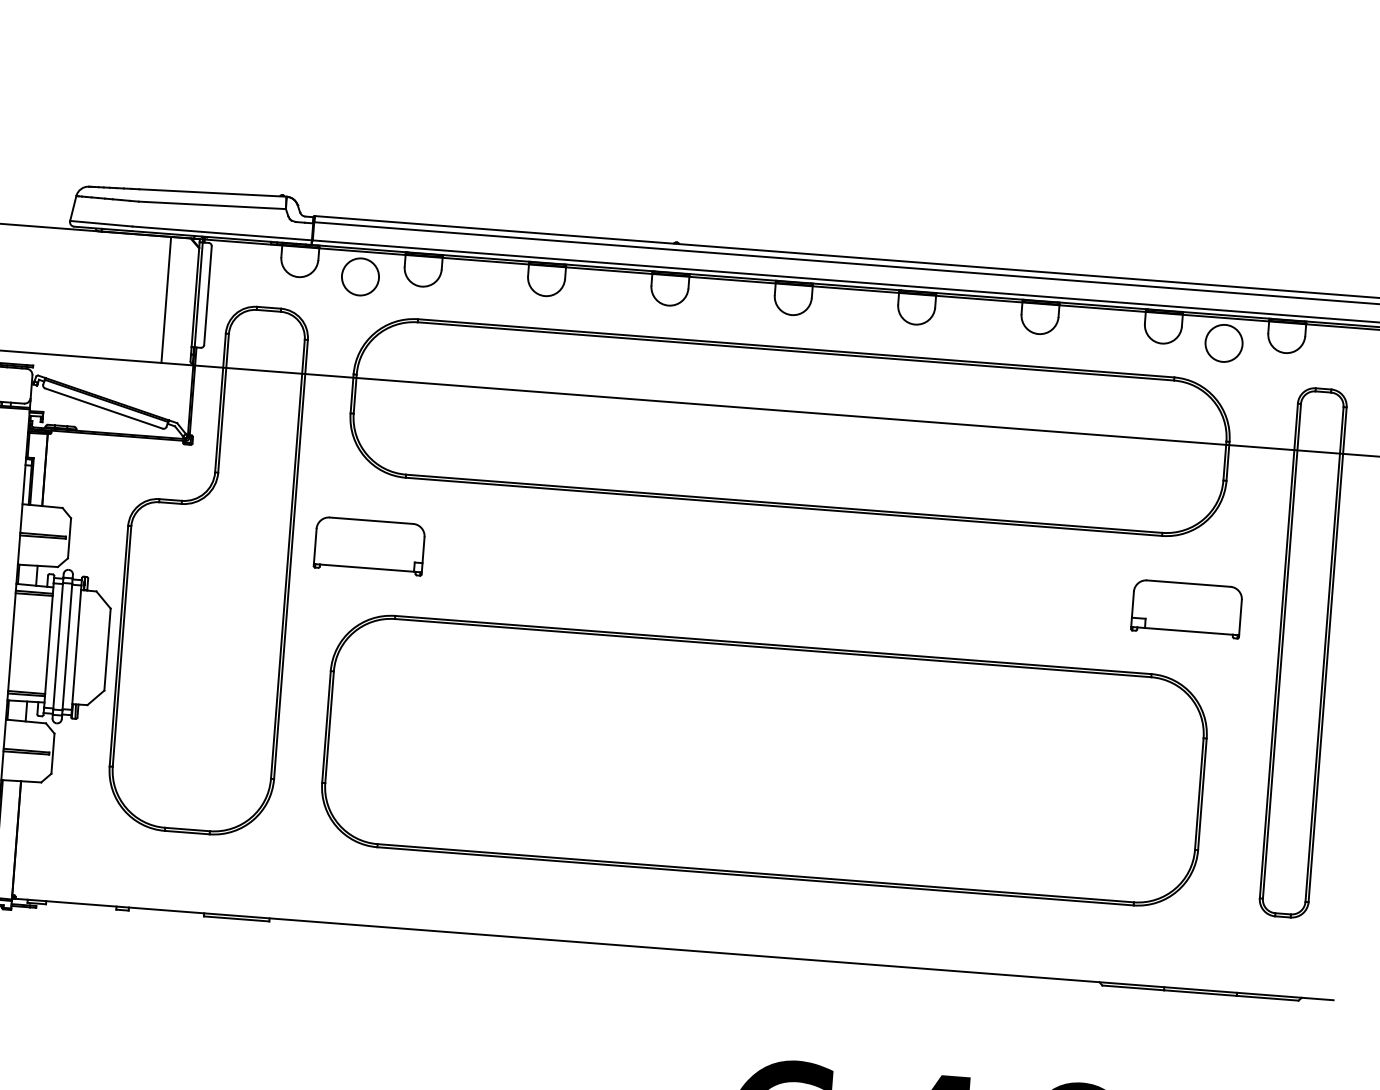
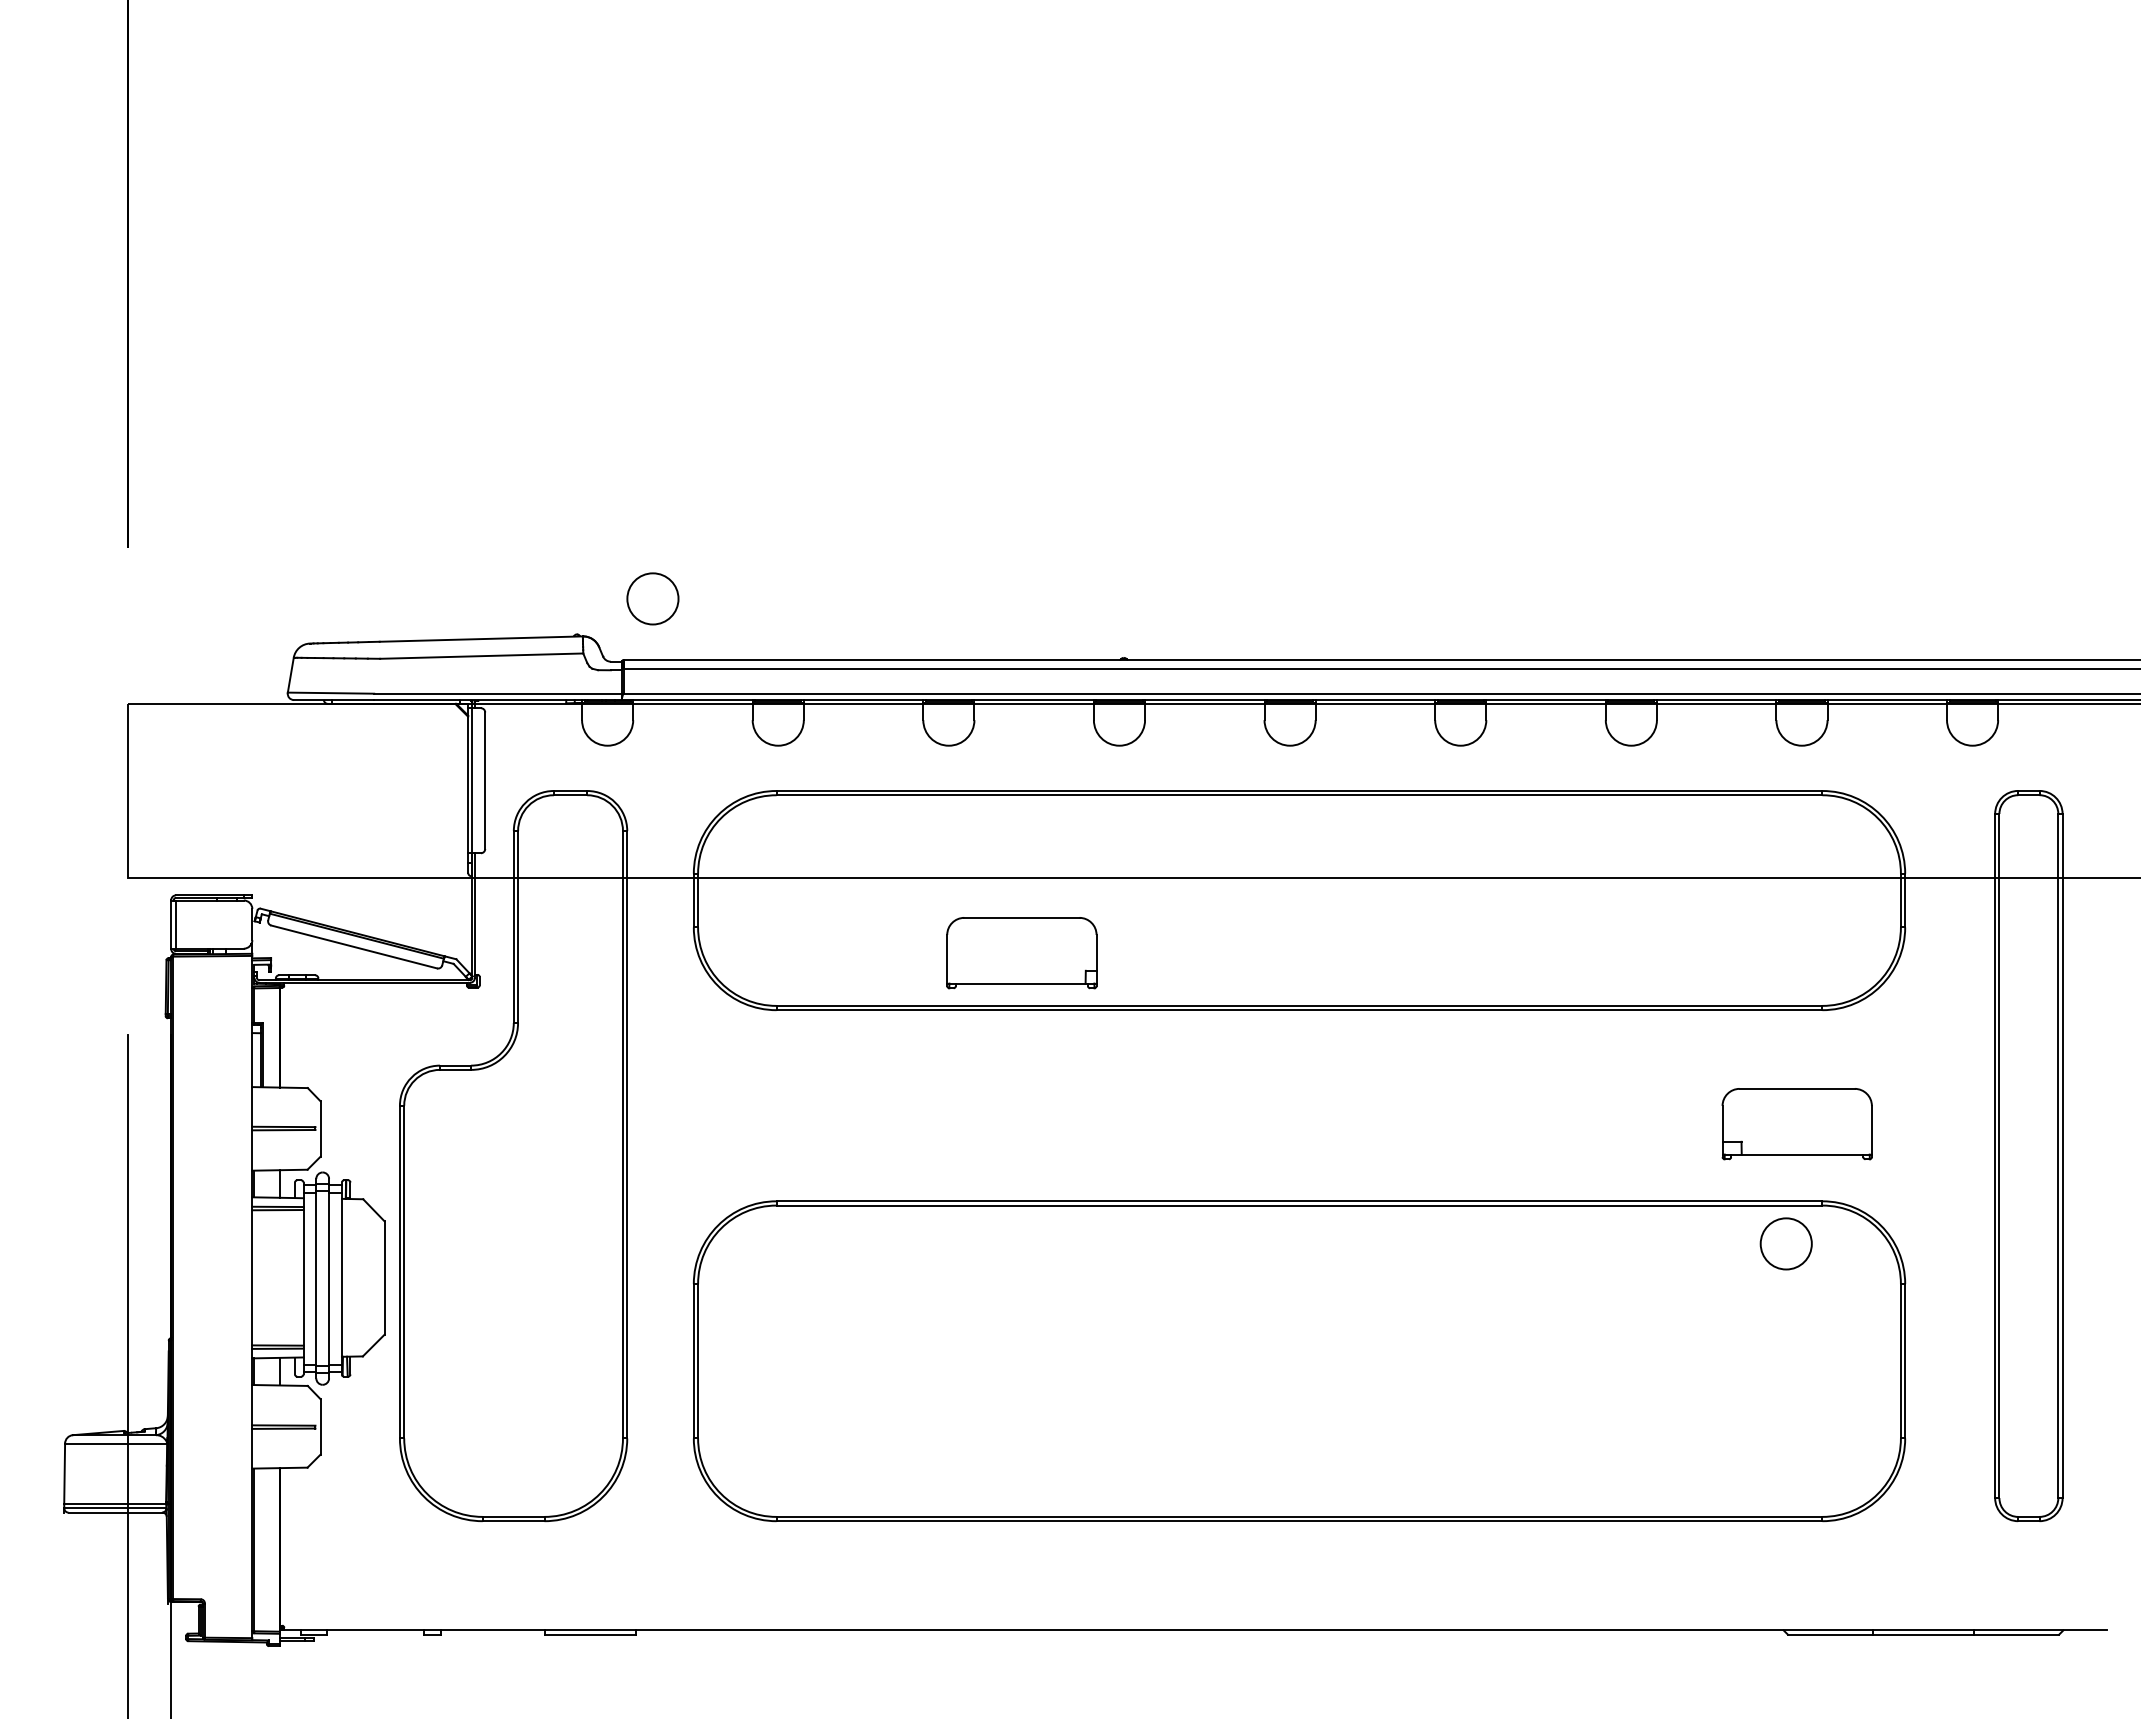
circle: (360, 276) -> (652, 598), moved
line: (166, 299) -> (428, 790), removed
circle: (1223, 343) -> (1785, 1243), moved
part: (369, 546) -> (1021, 953), moved
part: (1186, 609) -> (1796, 1124), moved

